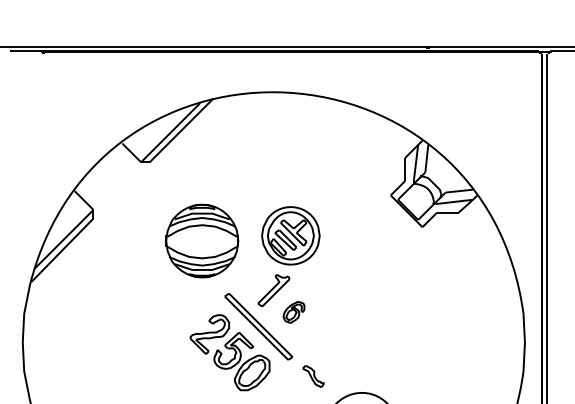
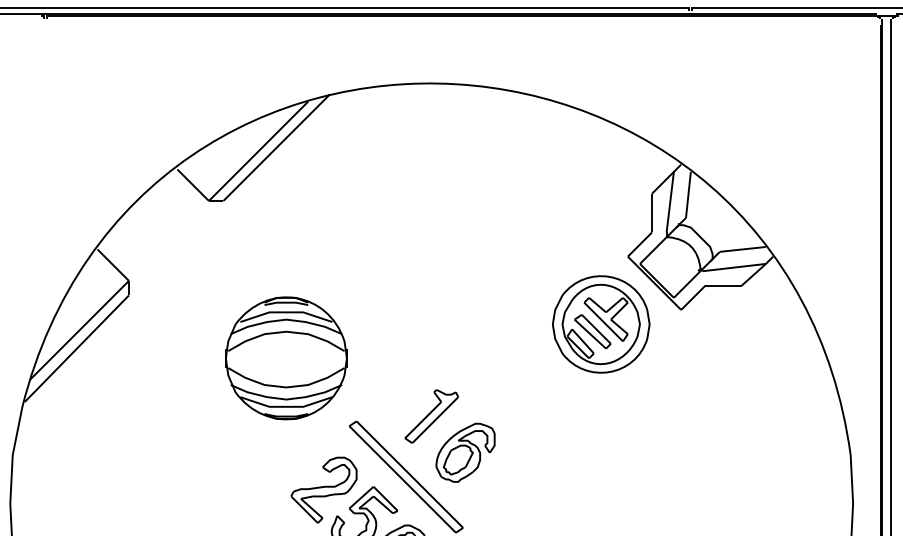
part: (290, 235) -> (600, 323), moved
part: (202, 240) -> (286, 357), moved
part: (293, 312) -> (464, 453), size x1.67

